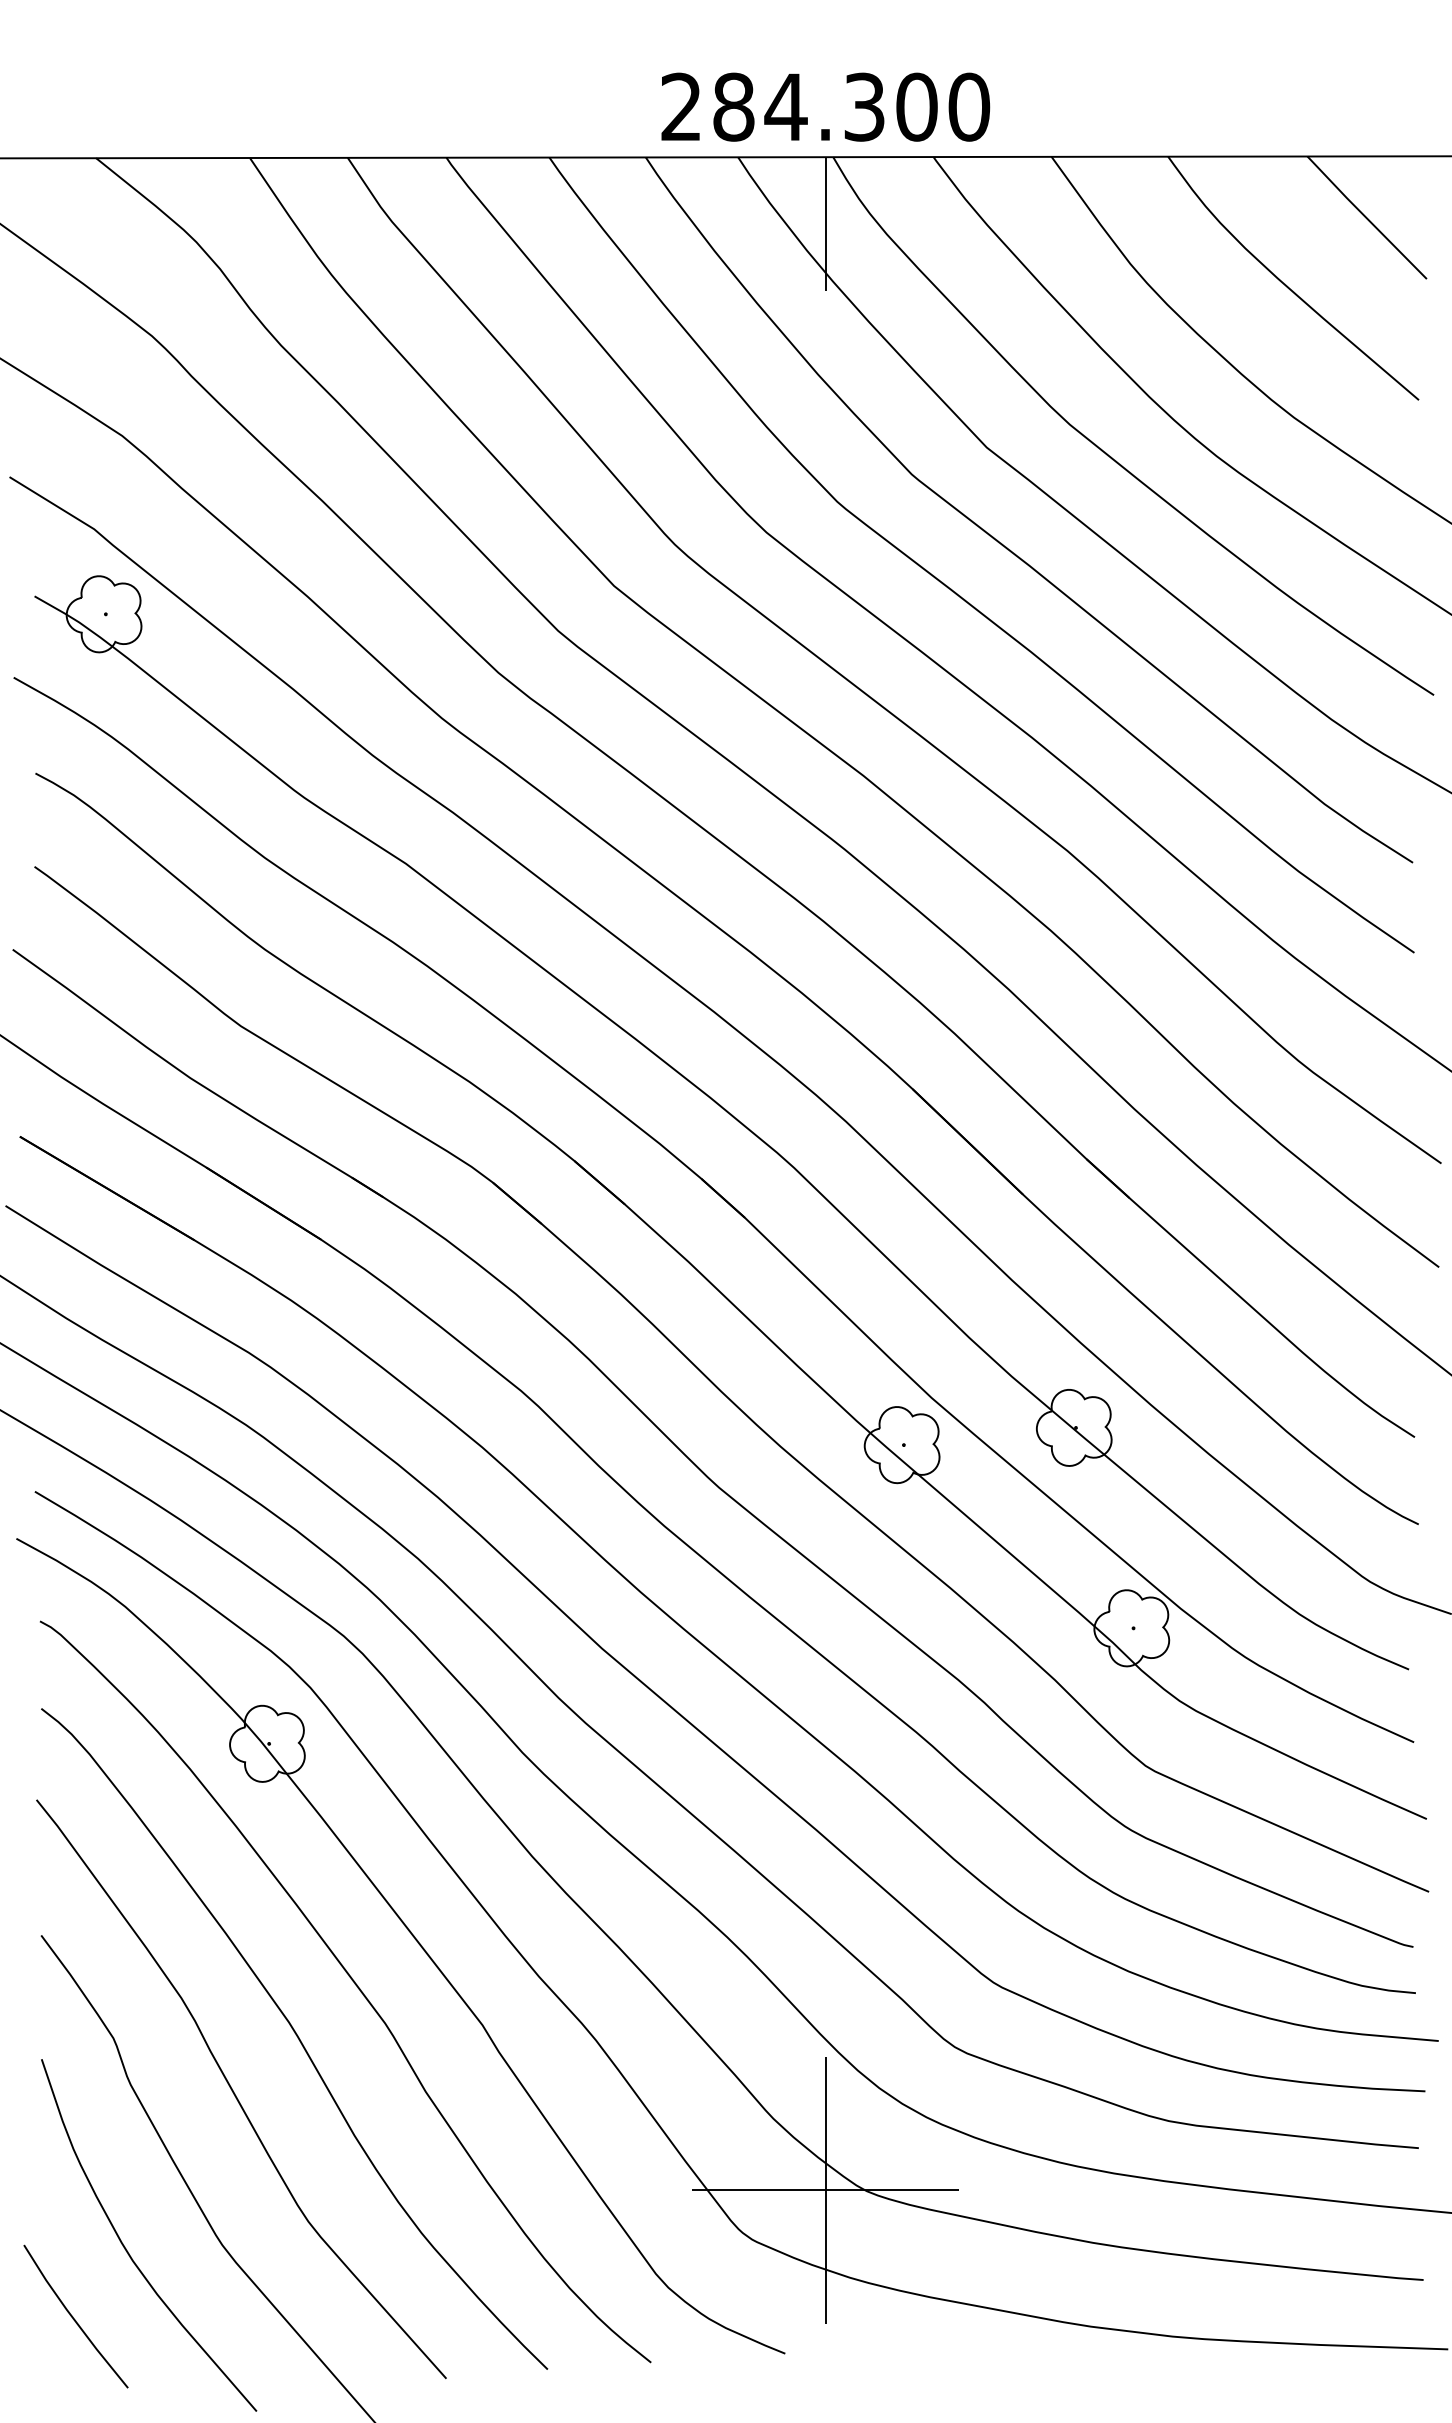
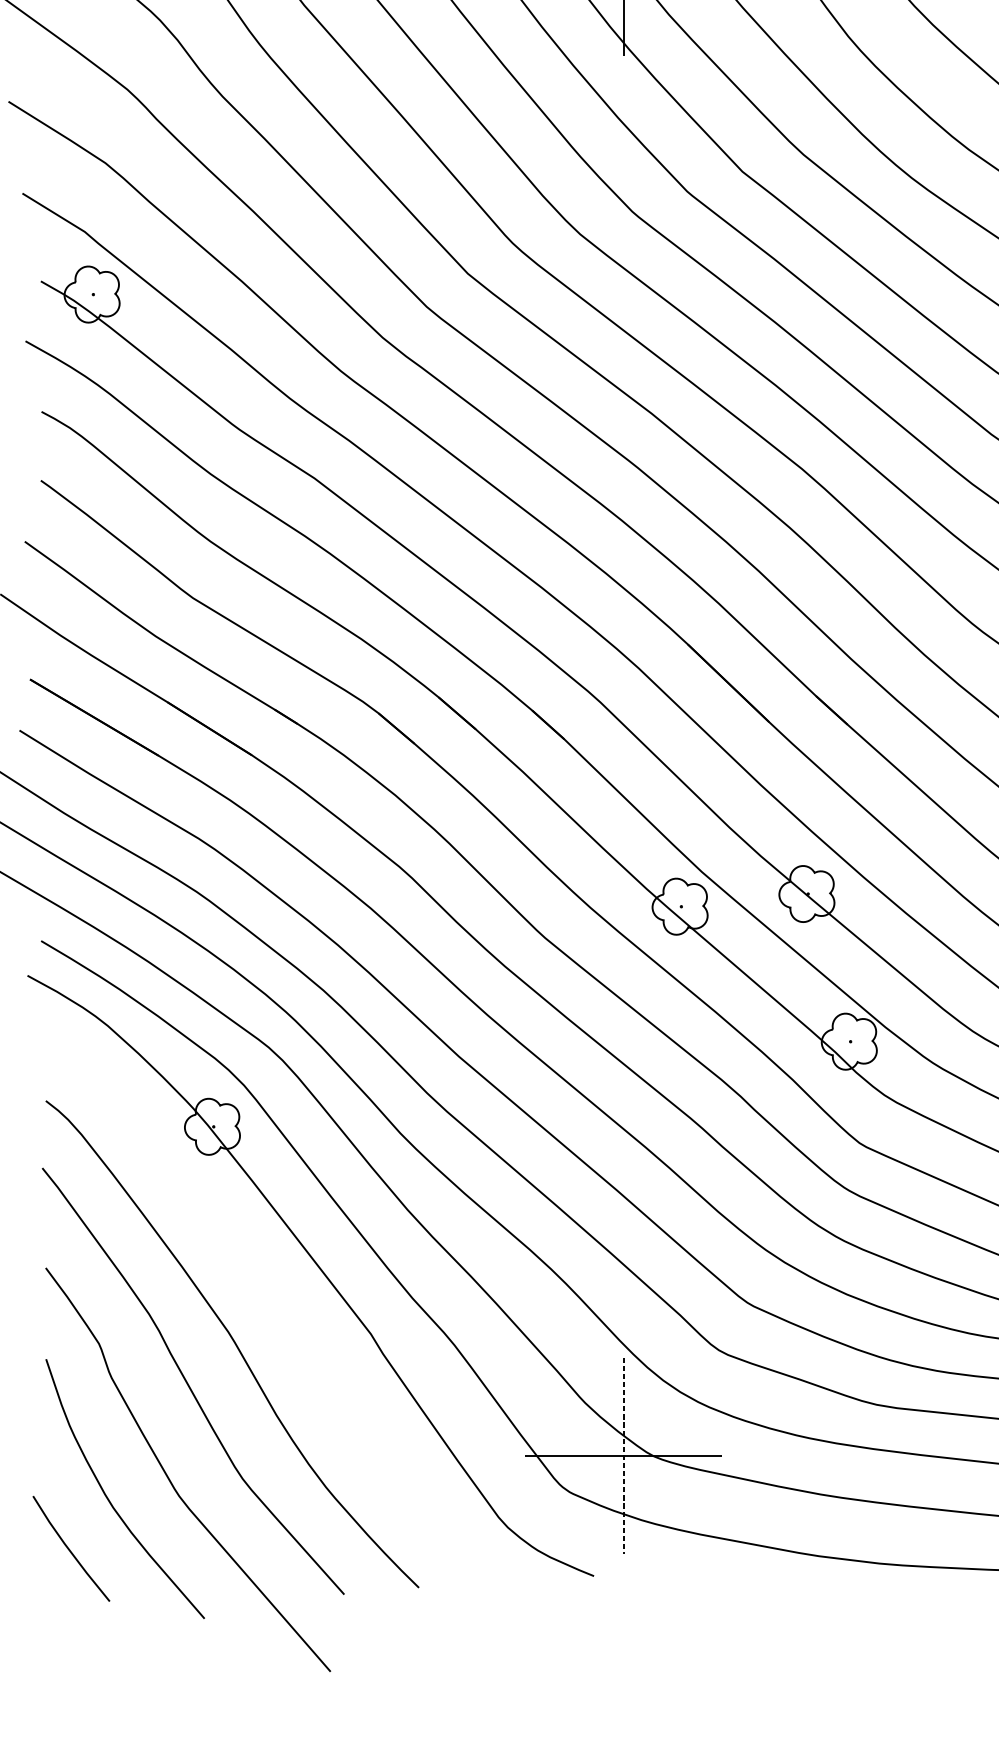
curve: (354, 1984) -> (276, 1304), removed
line: (825, 2190) -> (623, 1455), solid -> dashed

